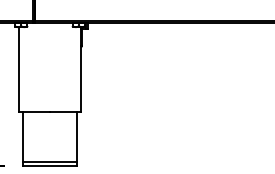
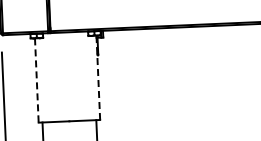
line: (80, 68) -> (97, 77), solid -> dashed
line: (19, 69) -> (37, 80), solid -> dashed

